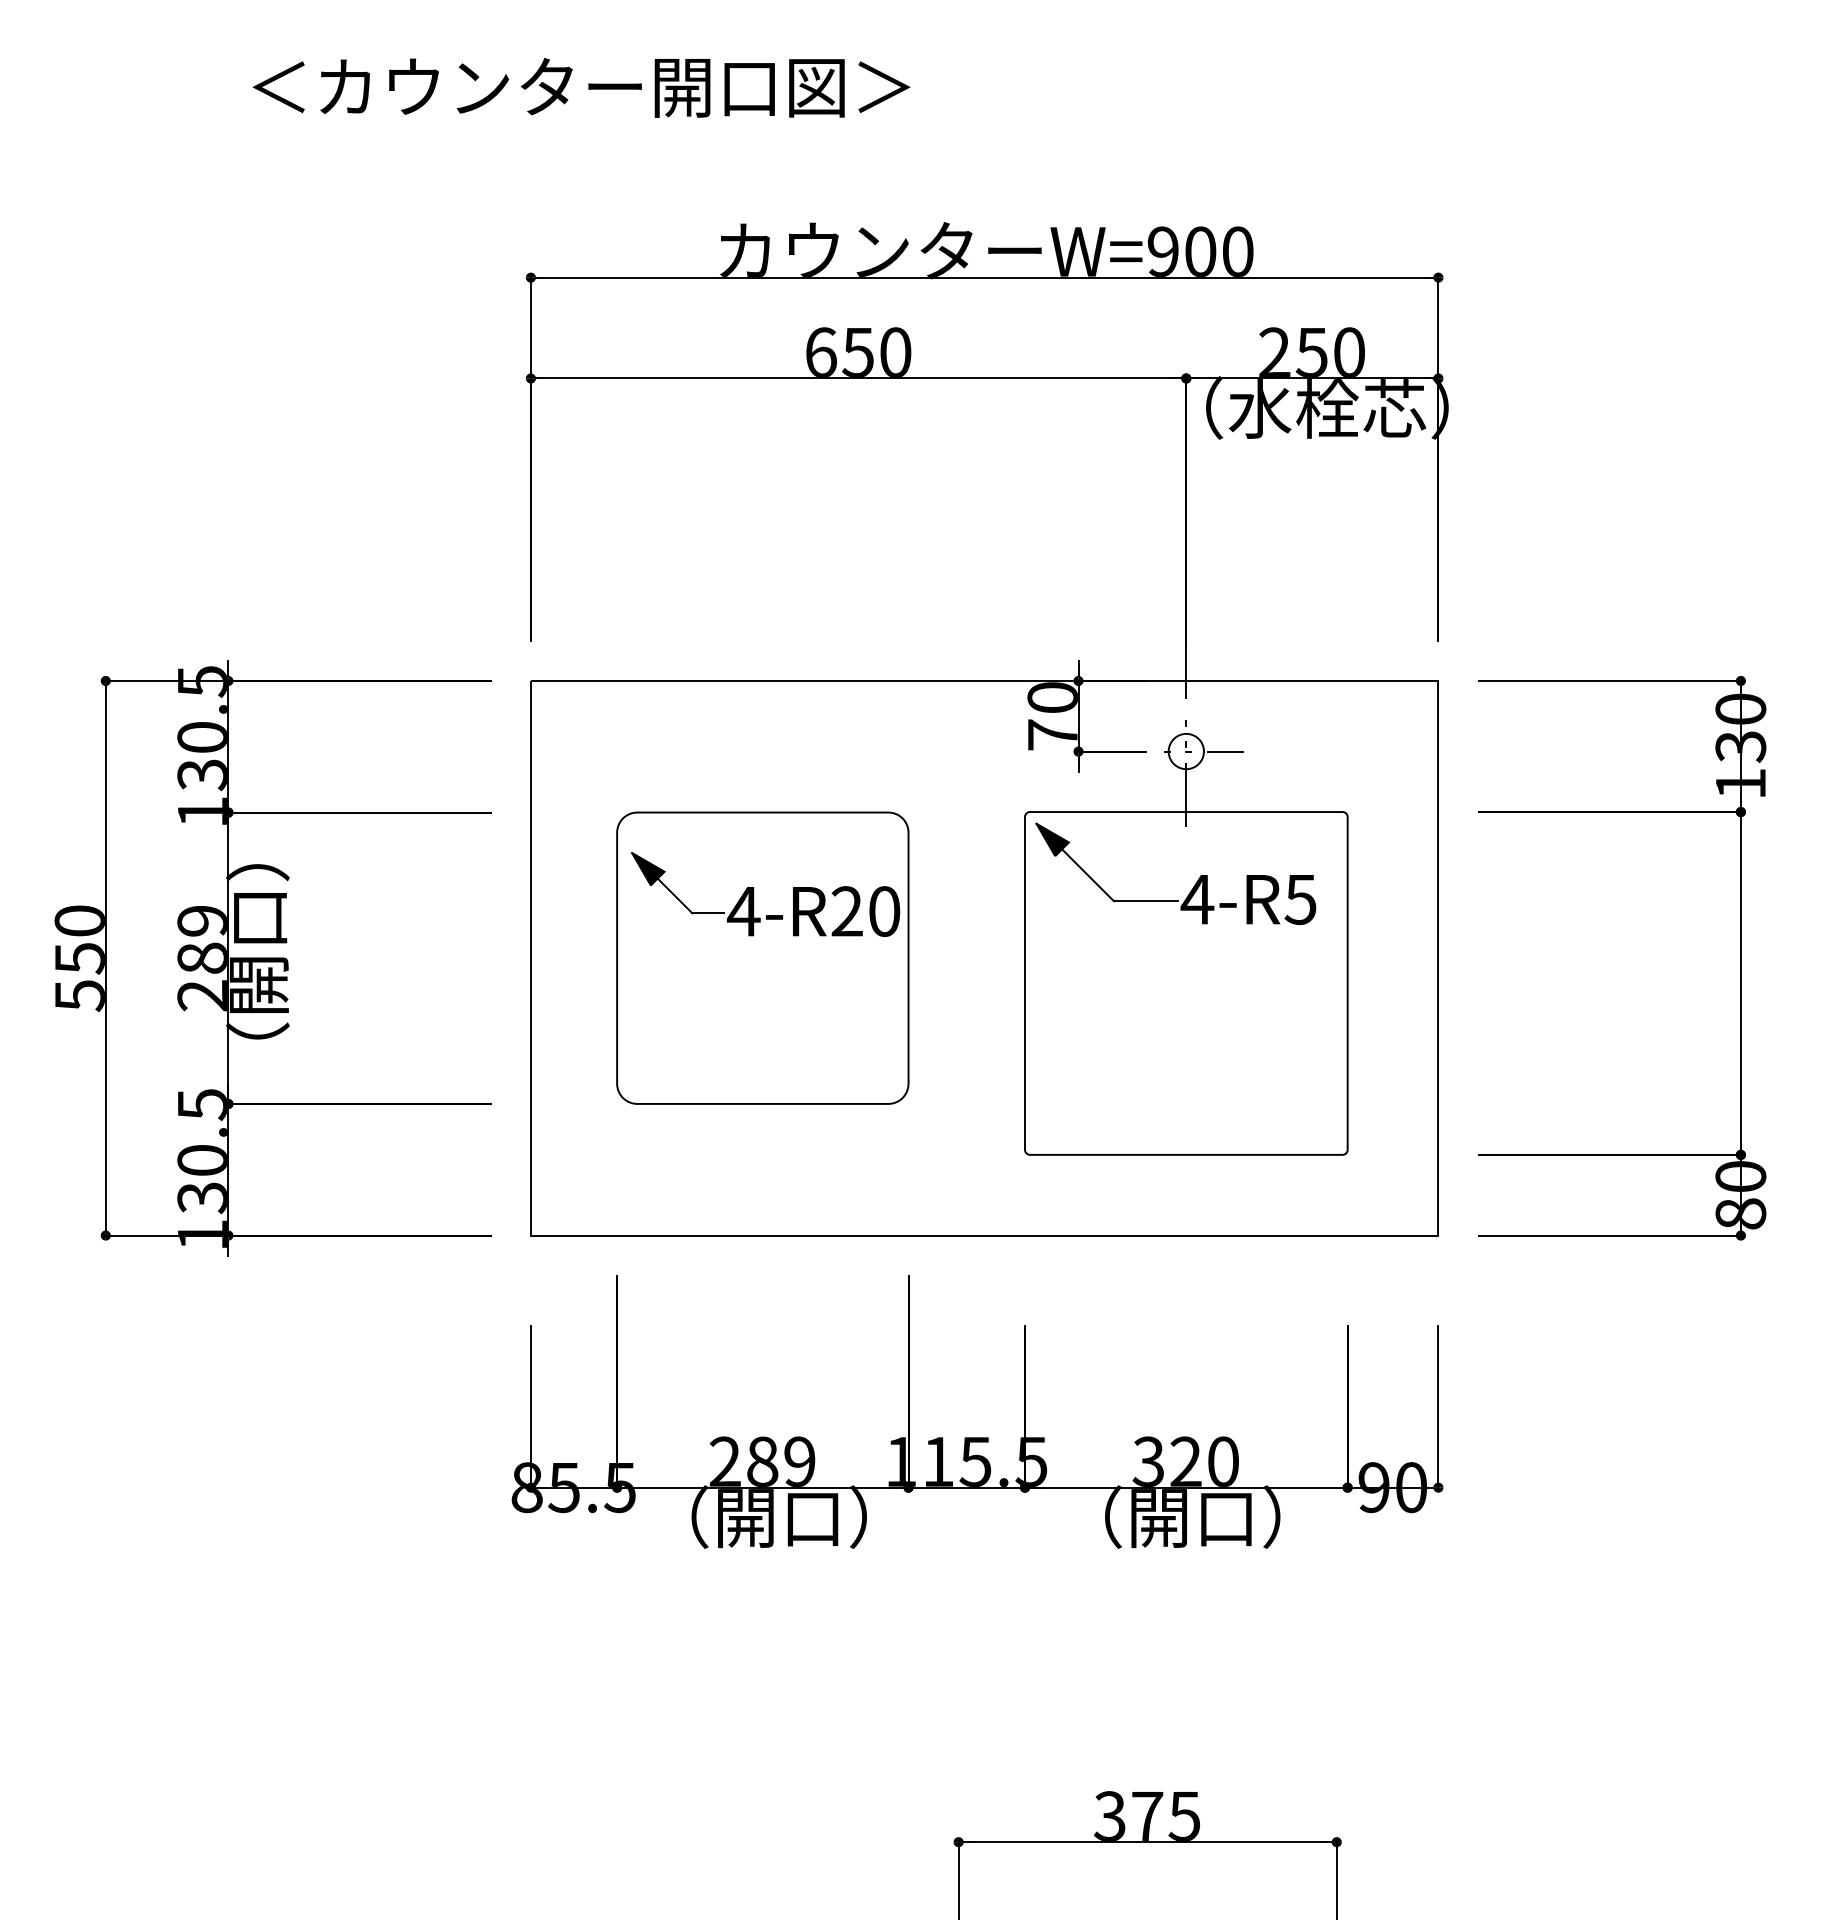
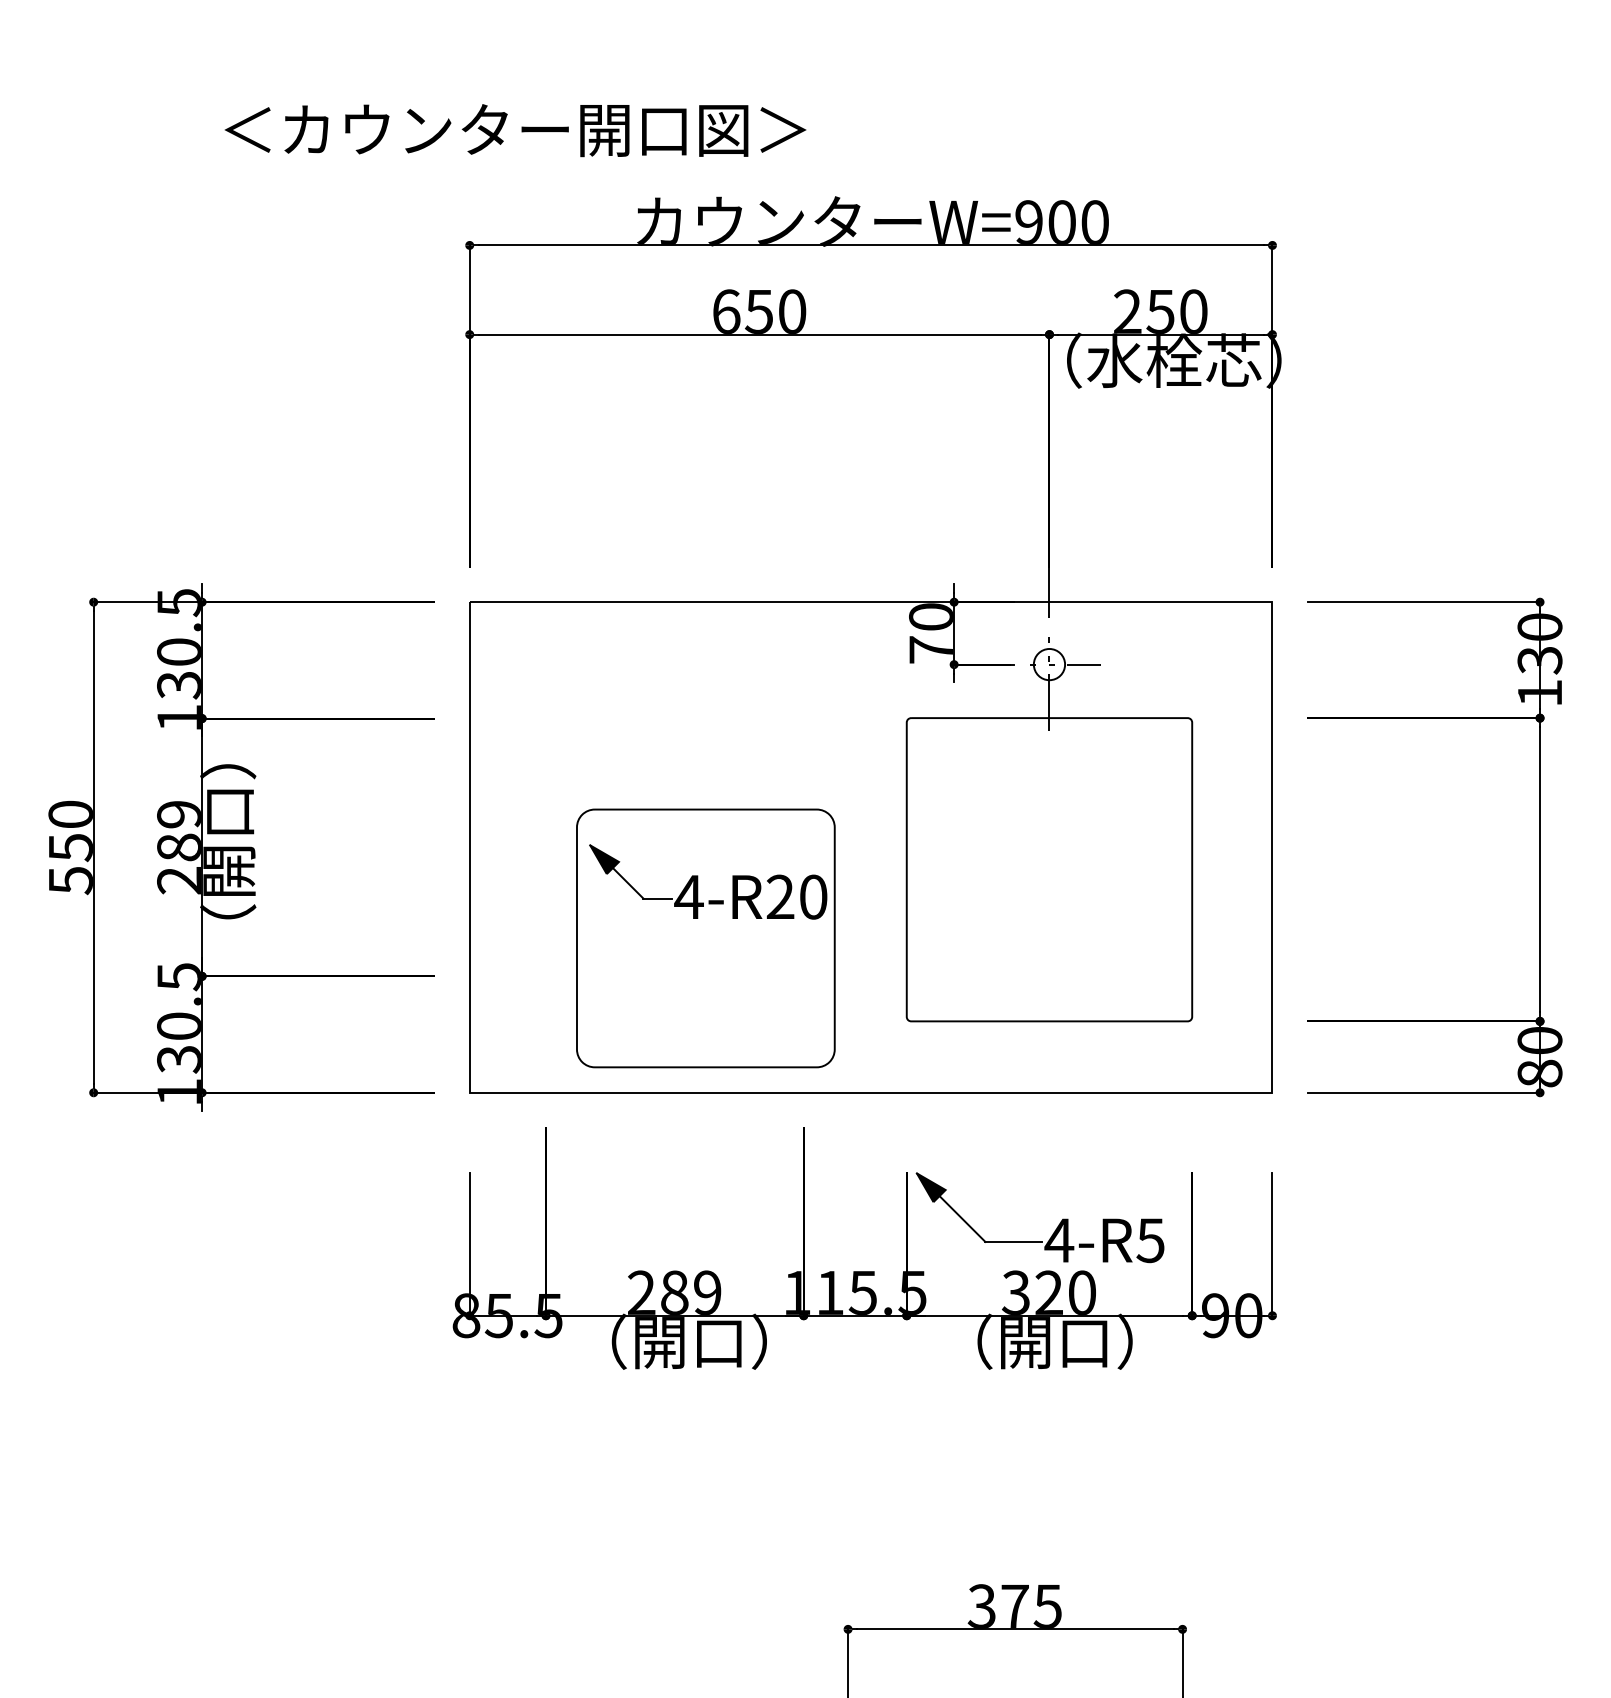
text: (581, 87) -> (515, 130), moved
part: (1194, 884) -> (1056, 1227), moved
part: (762, 958) -> (705, 938), moved

